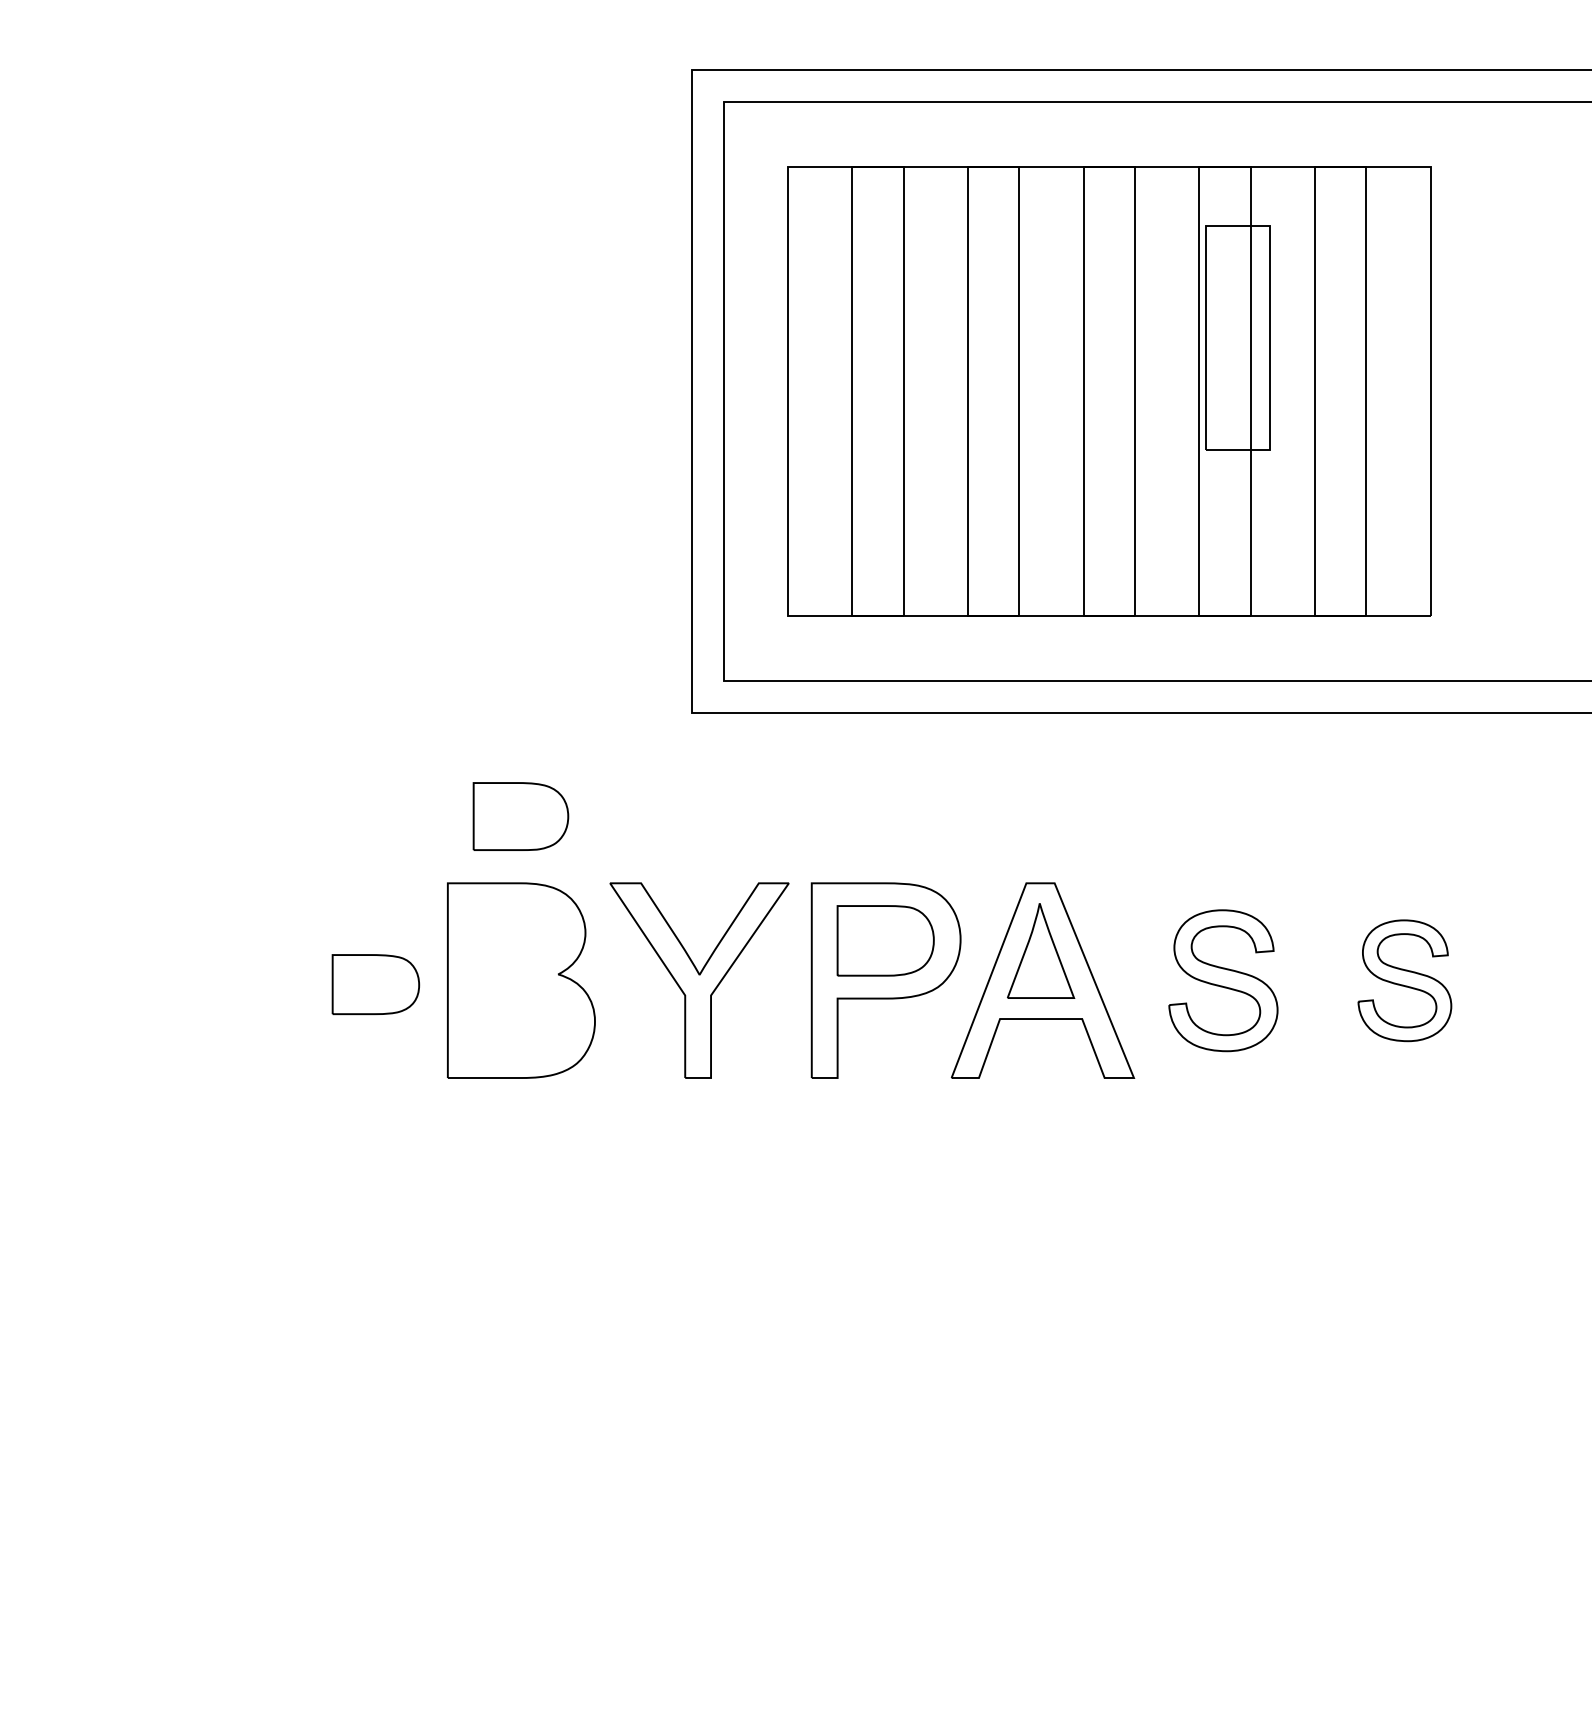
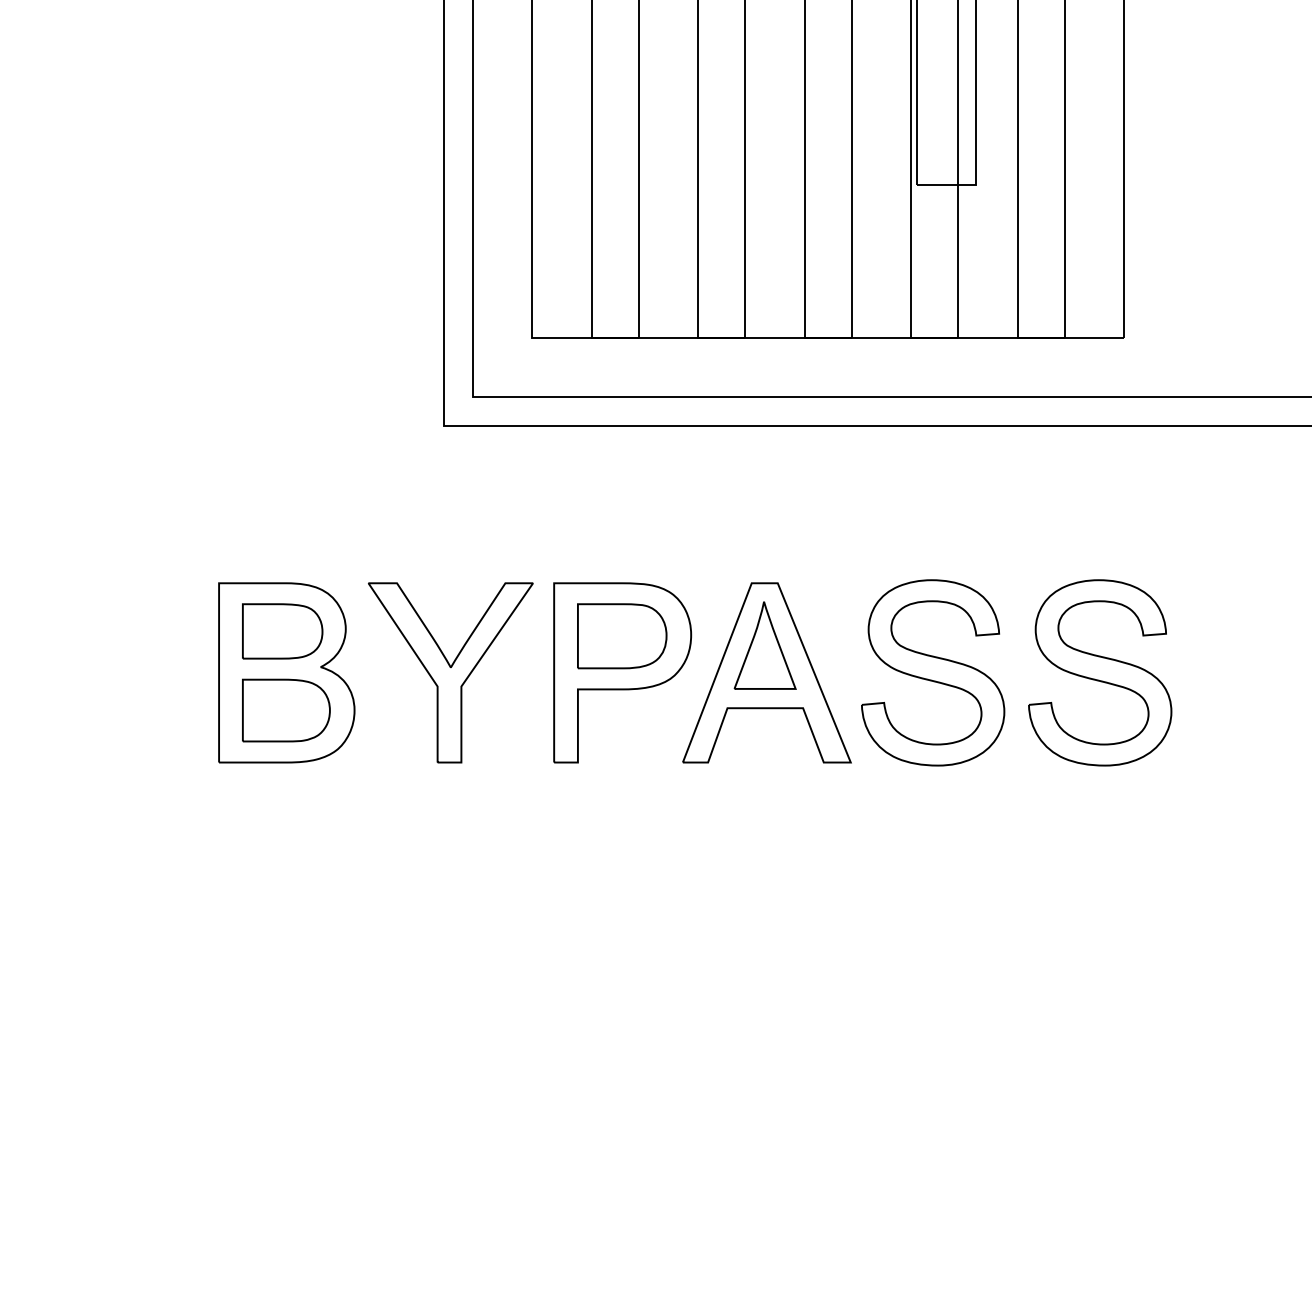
part: (520, 816) -> (285, 710), moved
part: (1223, 980) -> (933, 672), size x1.43
part: (1404, 980) -> (1099, 672), size x1.67
part: (375, 984) -> (282, 631), moved

